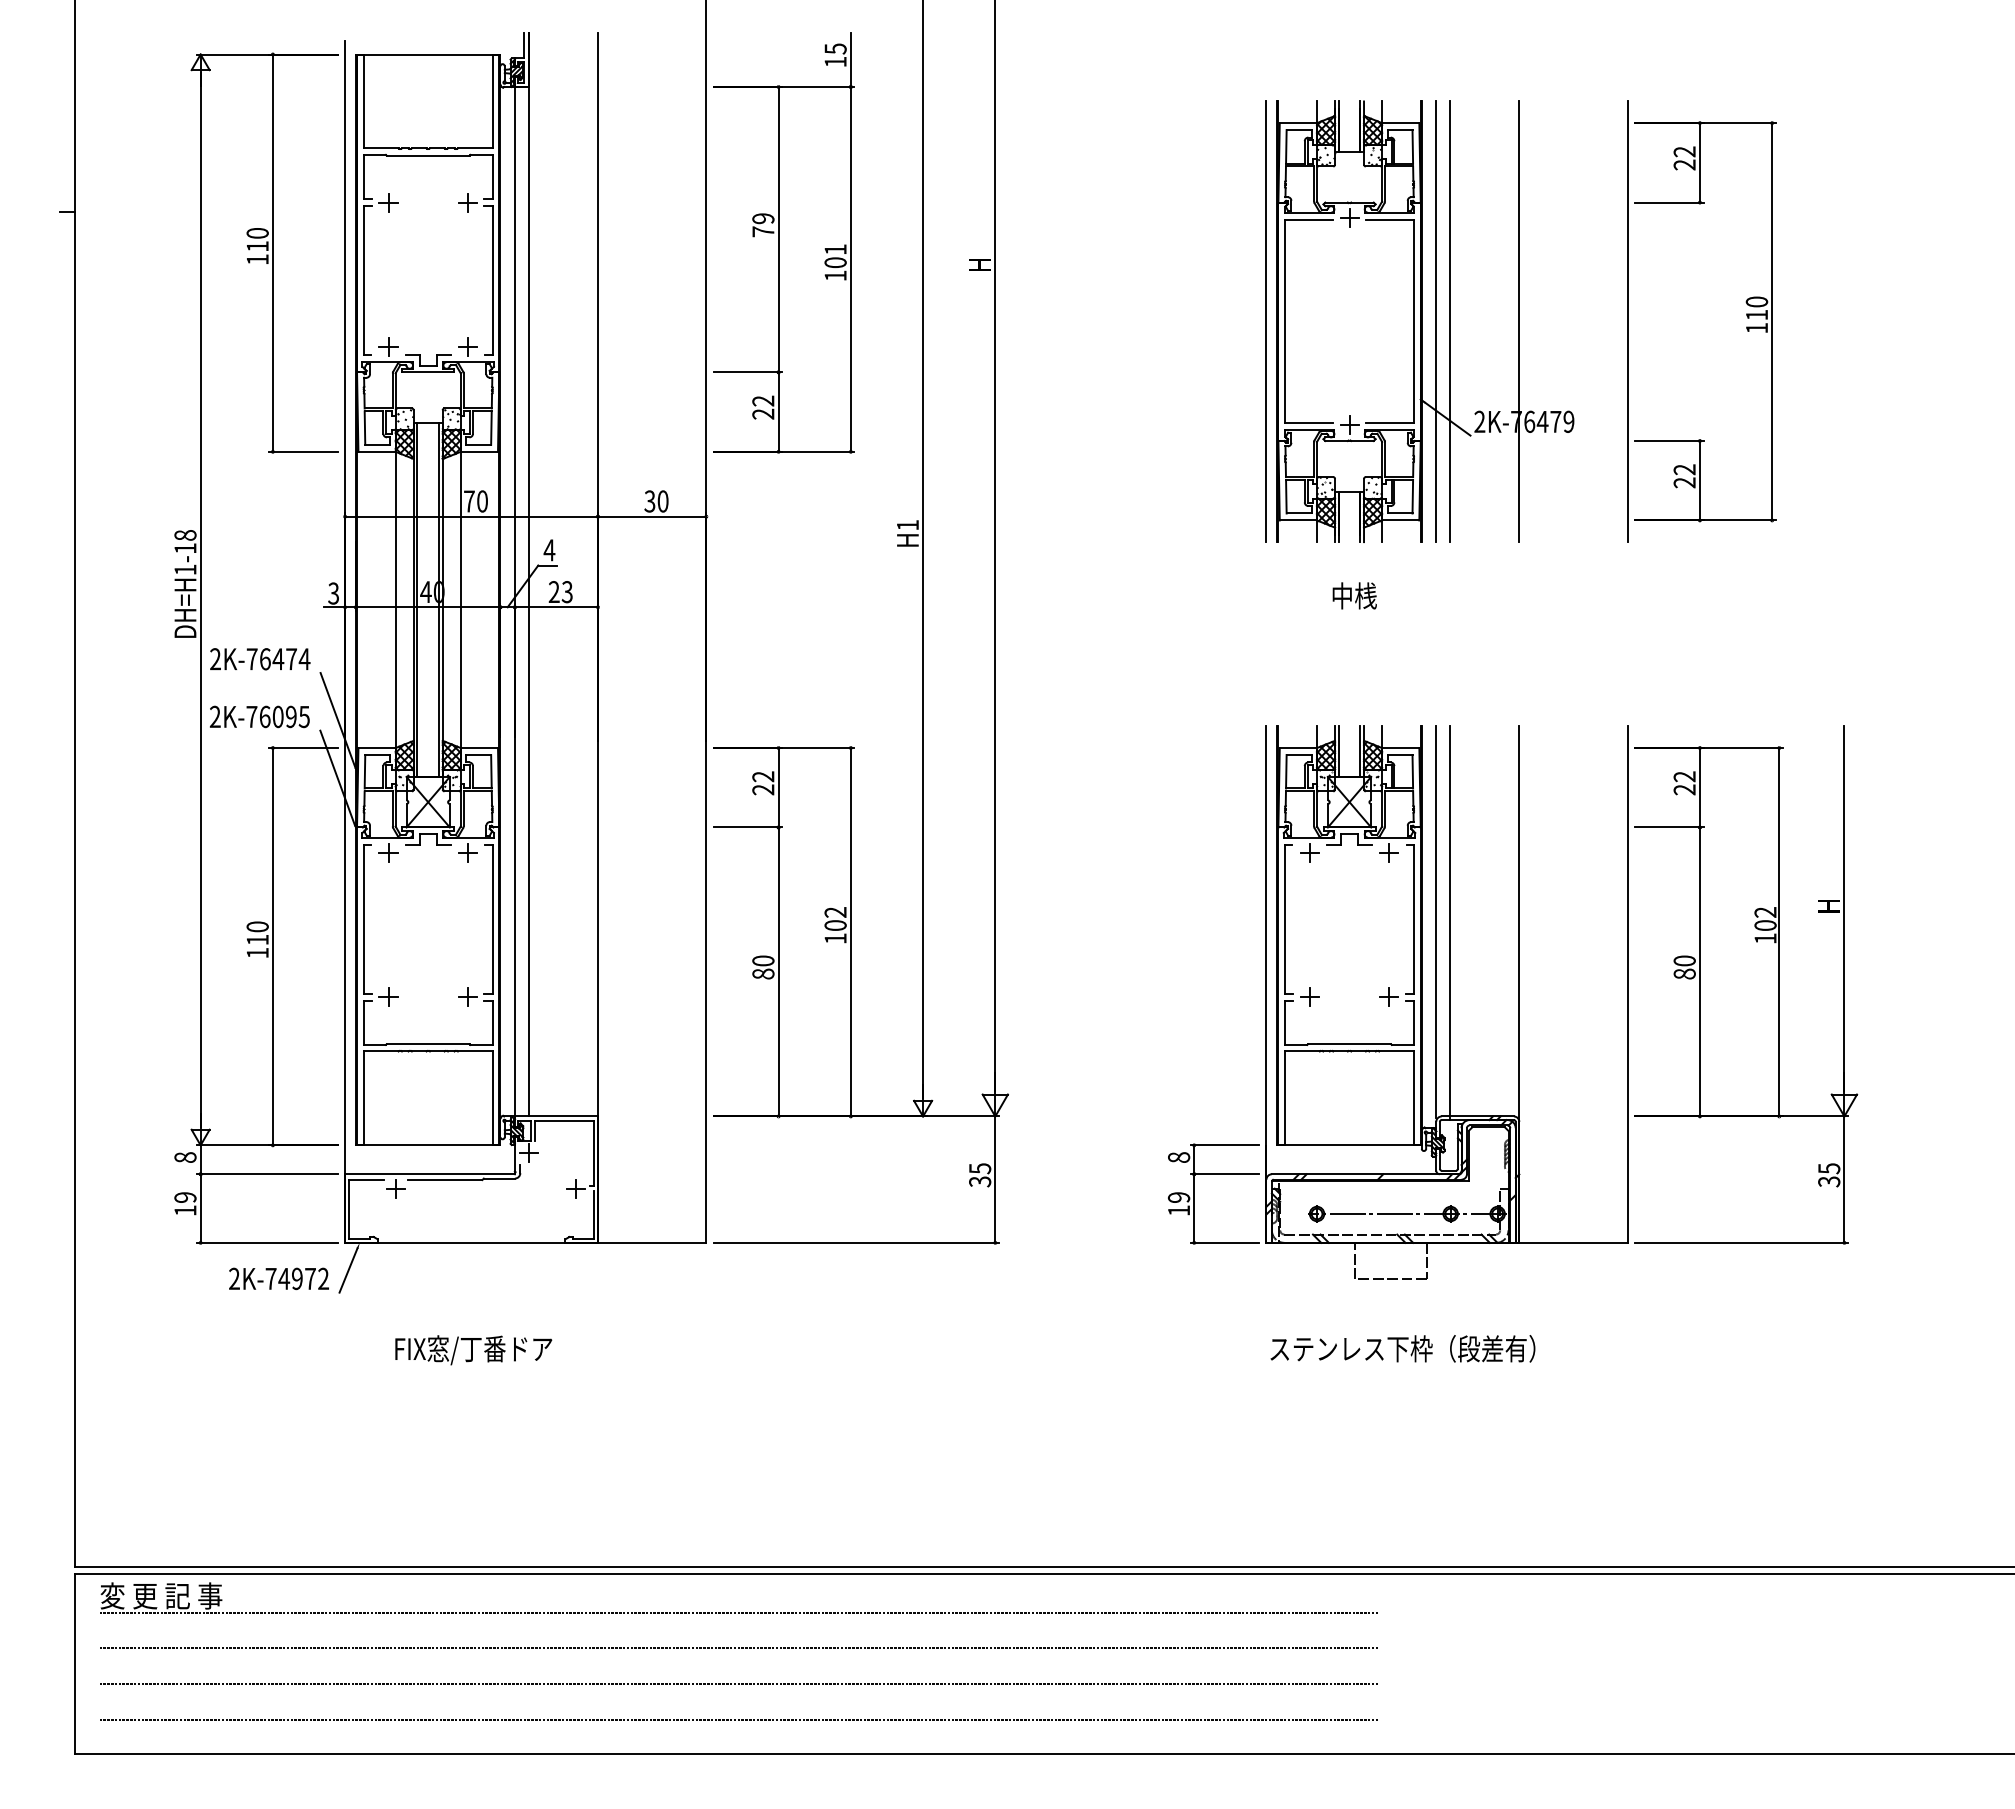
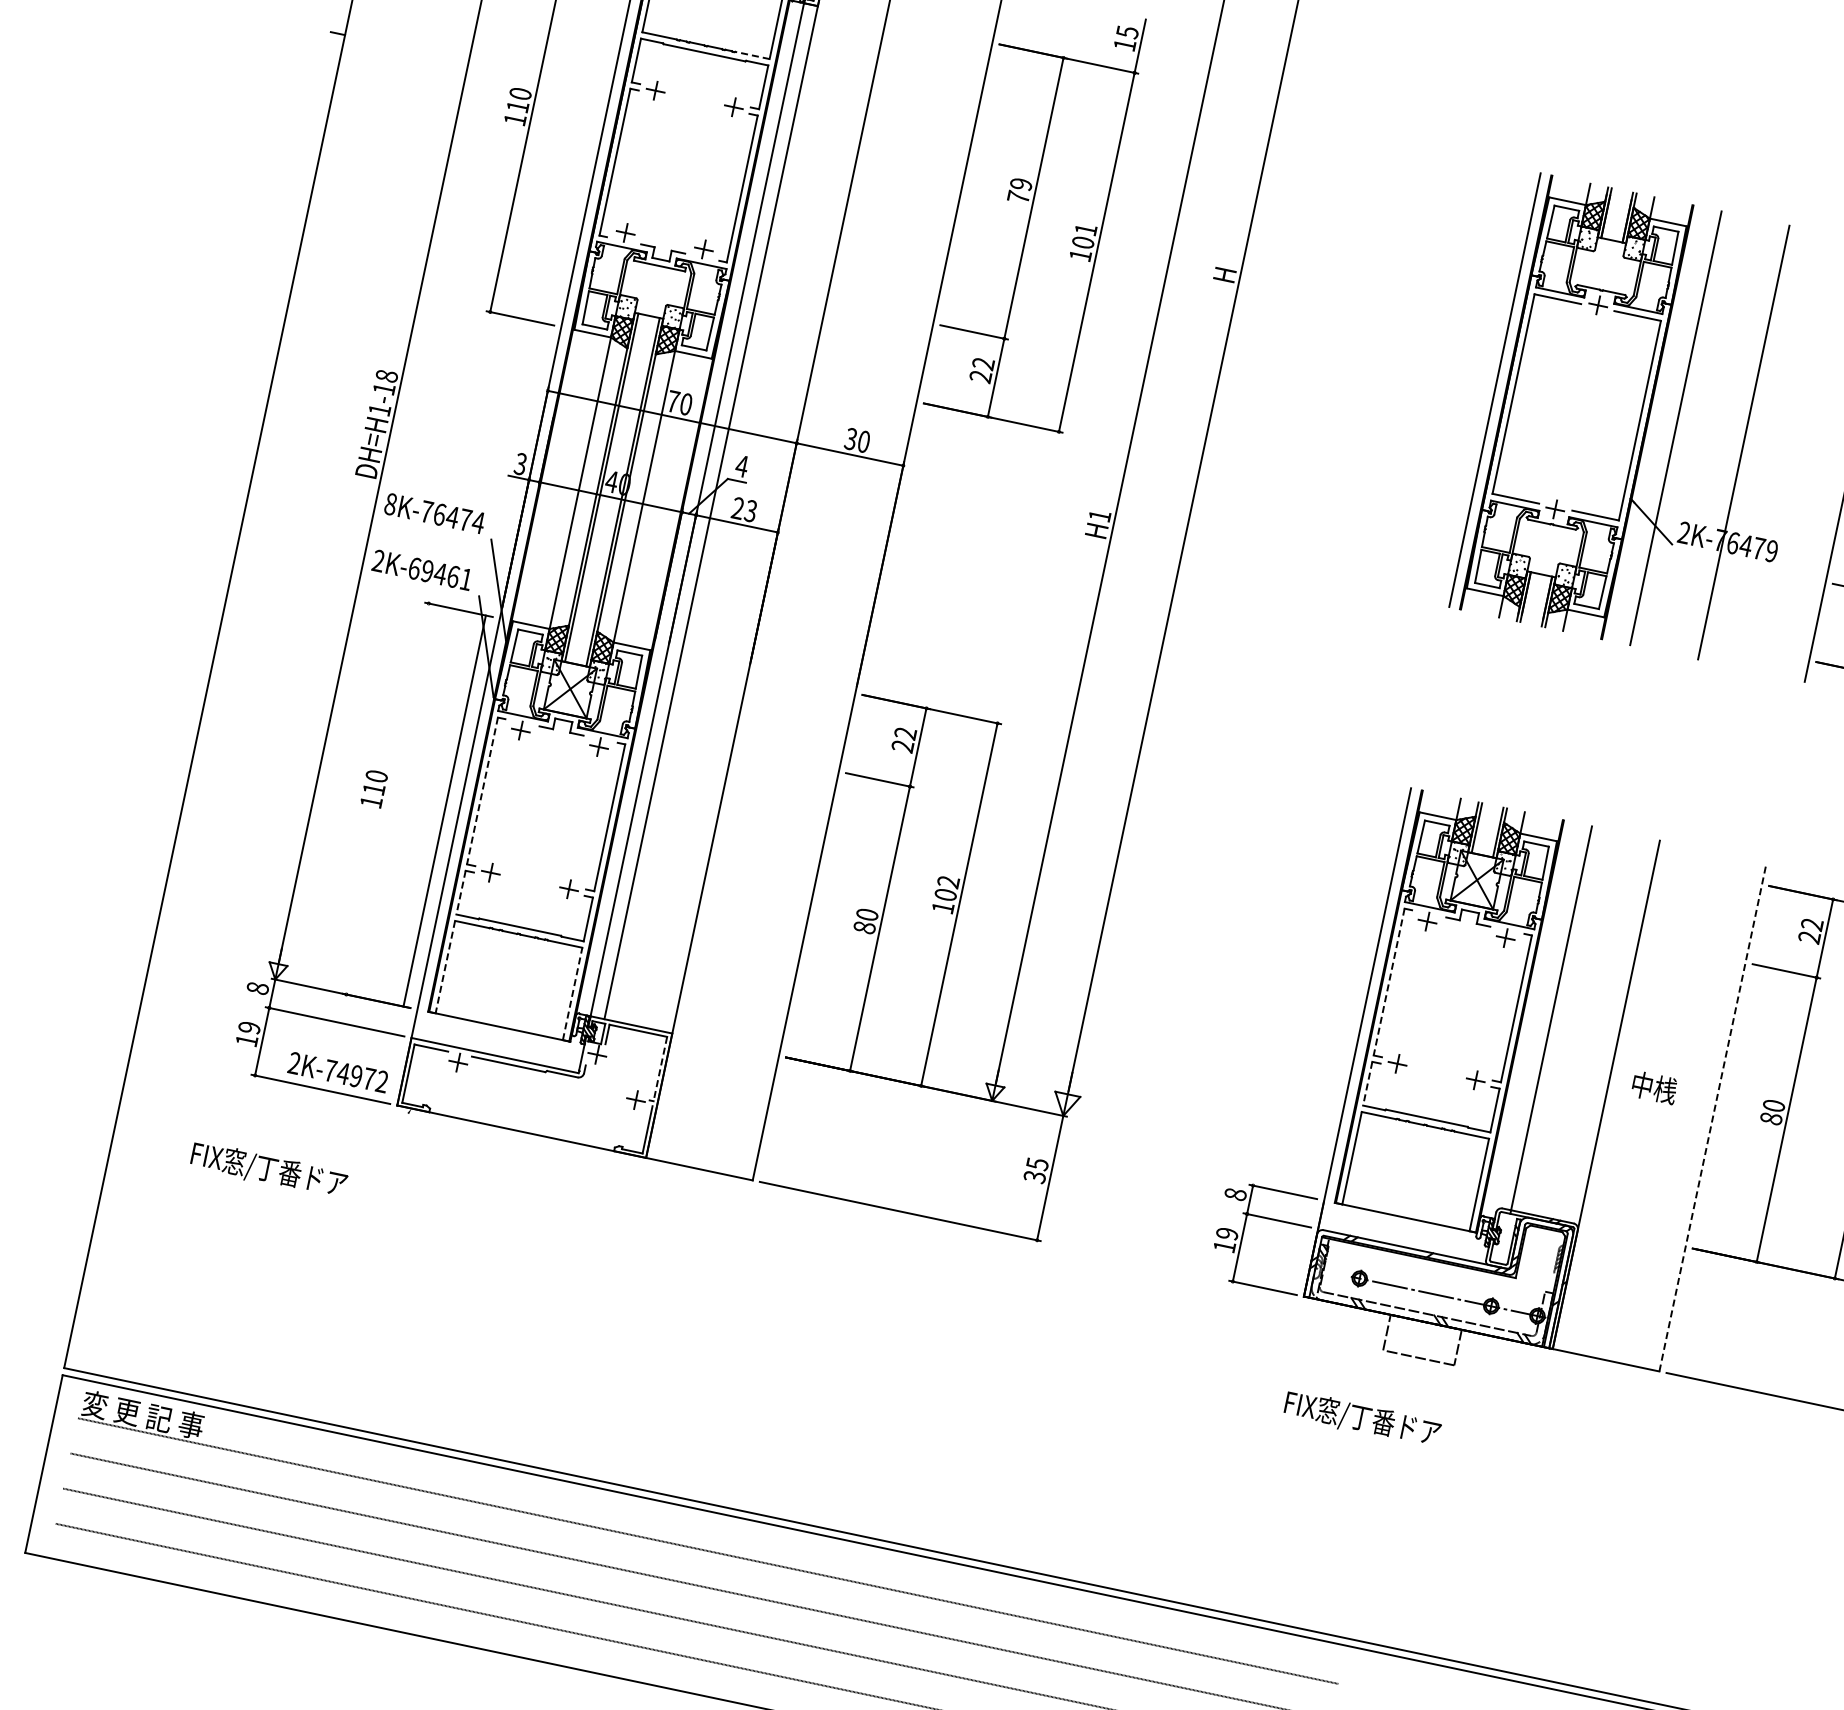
line: (475, 148) -> (752, 55), solid -> dashed
line: (1436, 321) -> (1662, 425), removed
text: (1354, 595) -> (1654, 1087), moved
text: (215, 659) -> (390, 504), 2K-76474 -> 8K-76474
text: (277, 716) -> (439, 573), 2K-76095 -> 2K-69461
line: (363, 919) -> (482, 791), solid -> dashed
line: (1284, 919) -> (1388, 982), solid -> dashed
line: (1436, 921) -> (1537, 1015), removed
line: (272, 946) -> (444, 810), moved
line: (1627, 984) -> (1712, 1117), solid -> dashed
line: (363, 1023) -> (460, 893), solid -> dashed
line: (1284, 1023) -> (1367, 1084), solid -> dashed
line: (363, 1098) -> (445, 967), solid -> dashed
line: (492, 1098) -> (572, 993), solid -> dashed
line: (593, 1153) -> (660, 1069), solid -> dashed
line: (348, 1270) -> (394, 1133), removed
text: (278, 1278) -> (337, 1072), moved
text: (473, 1350) -> (268, 1170), moved
text: (1402, 1350) -> (1415, 1430), ステンレス下枠（段差有） -> FIX窓/丁番ドア

